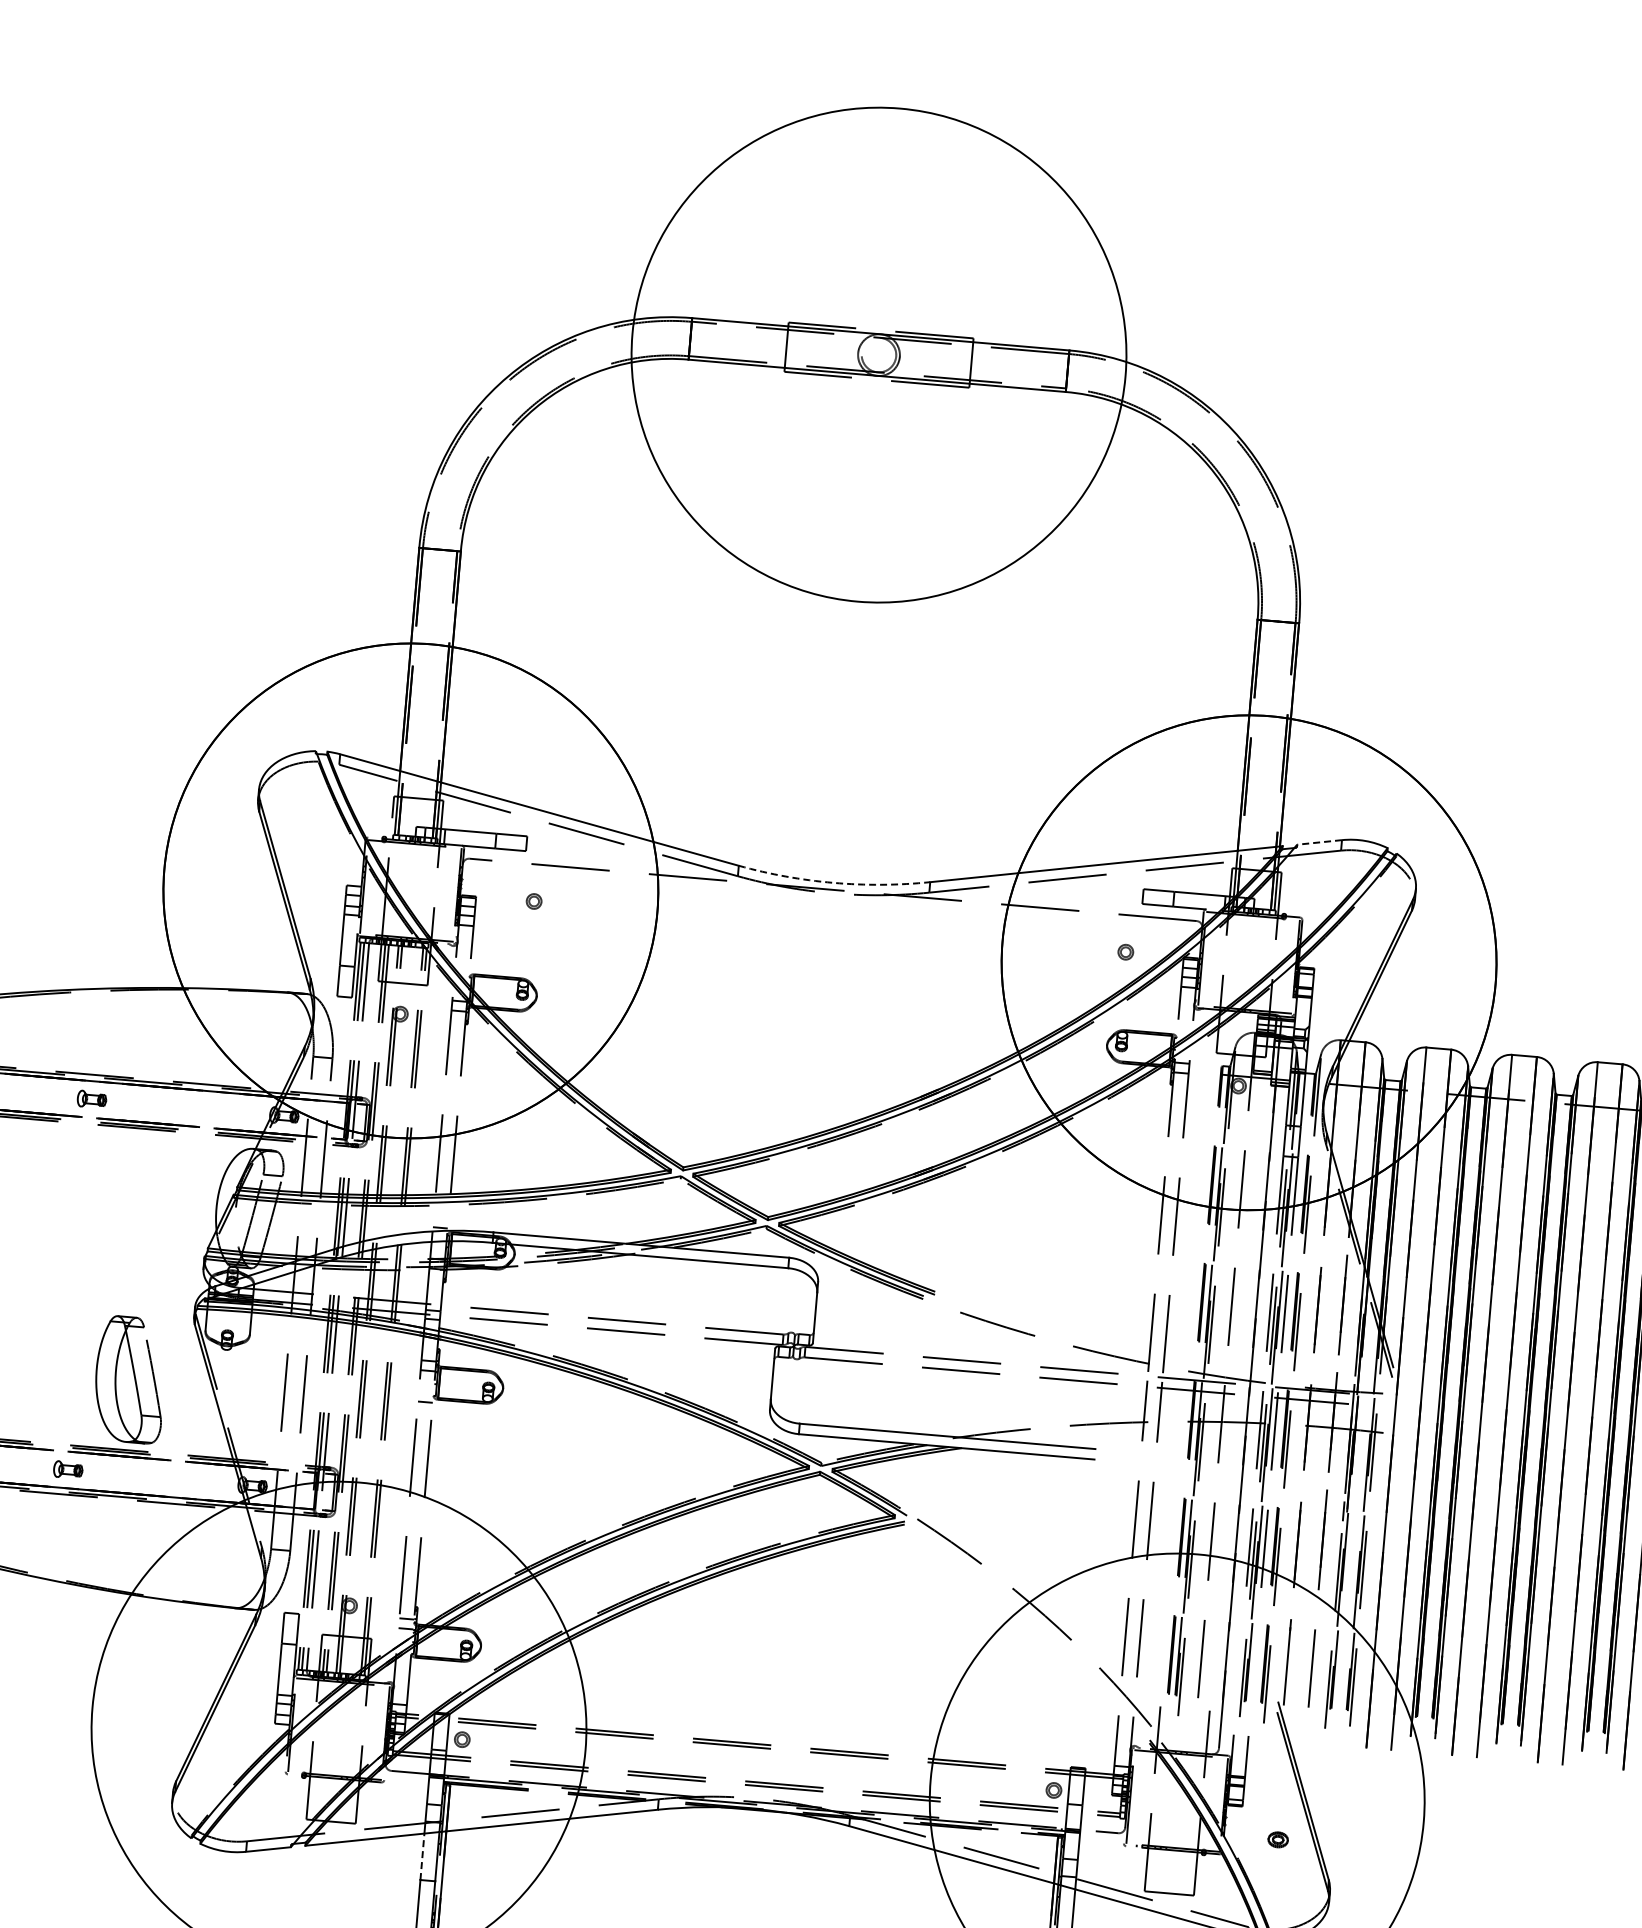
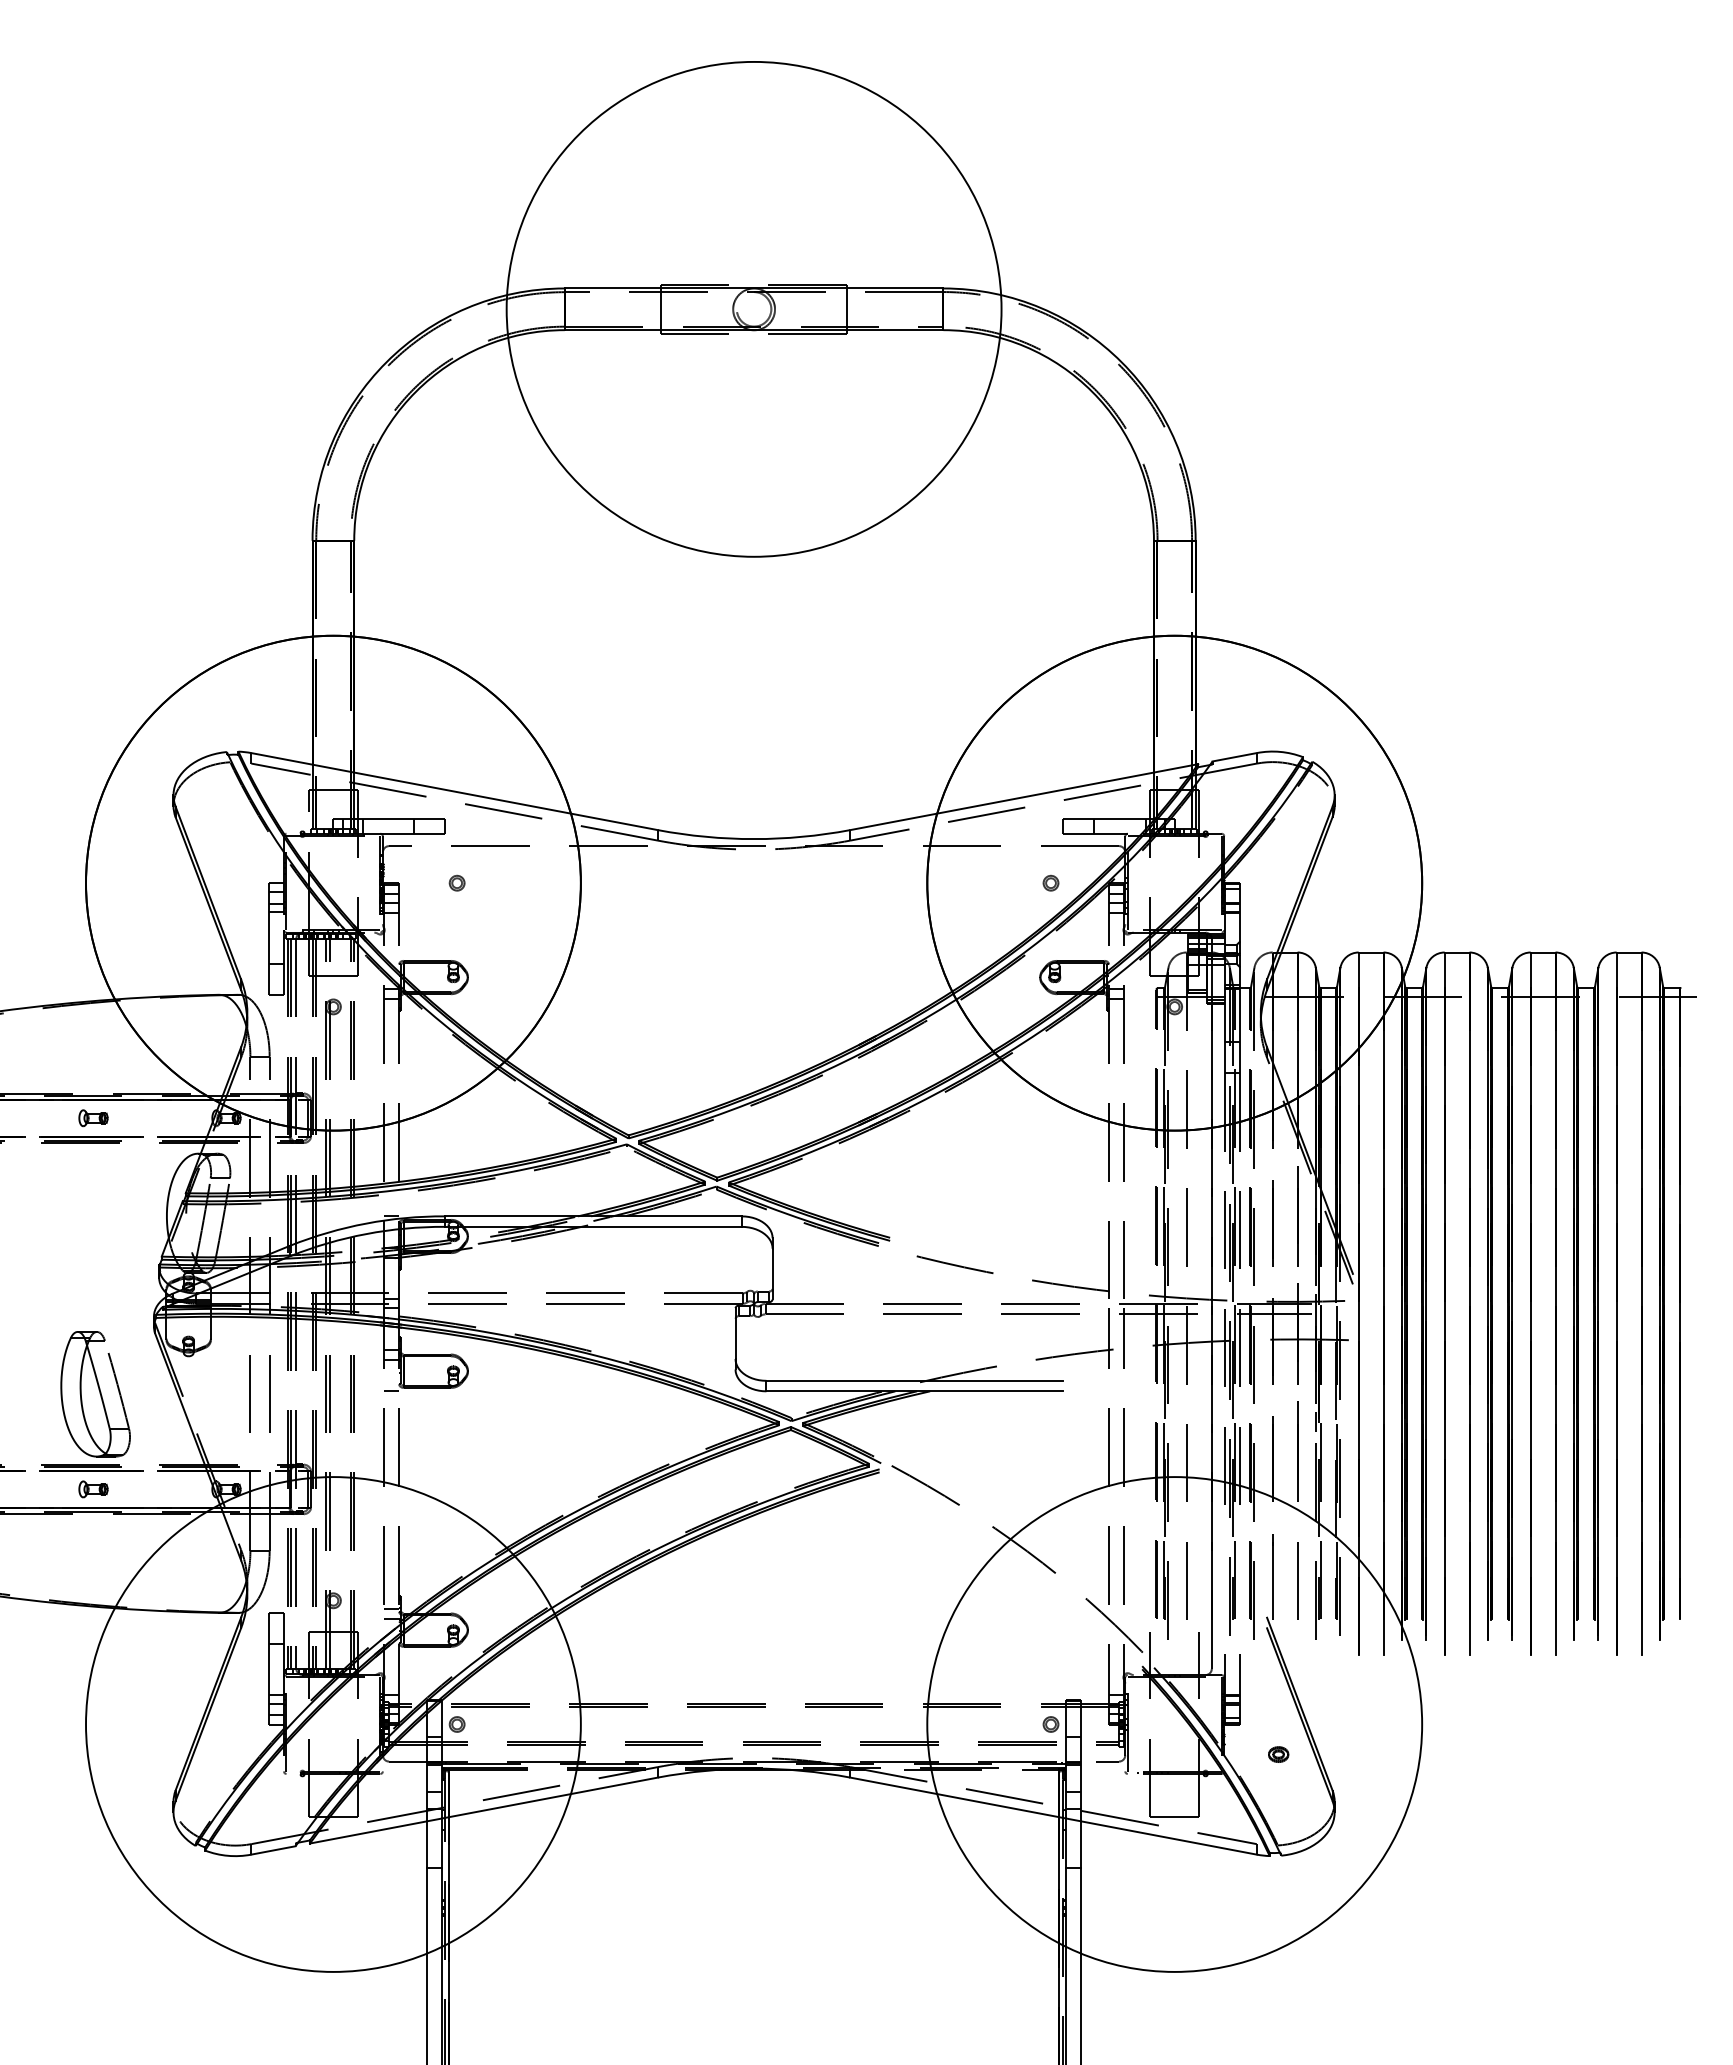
line: (1319, 842) -> (1234, 757), dashed -> solid
arc: (834, 883) -> (754, 839), dashed -> solid
part: (91, 1099) -> (93, 1118), moved
part: (68, 1470) -> (93, 1489), moved
line: (422, 1856) -> (427, 1844), dashed -> solid

